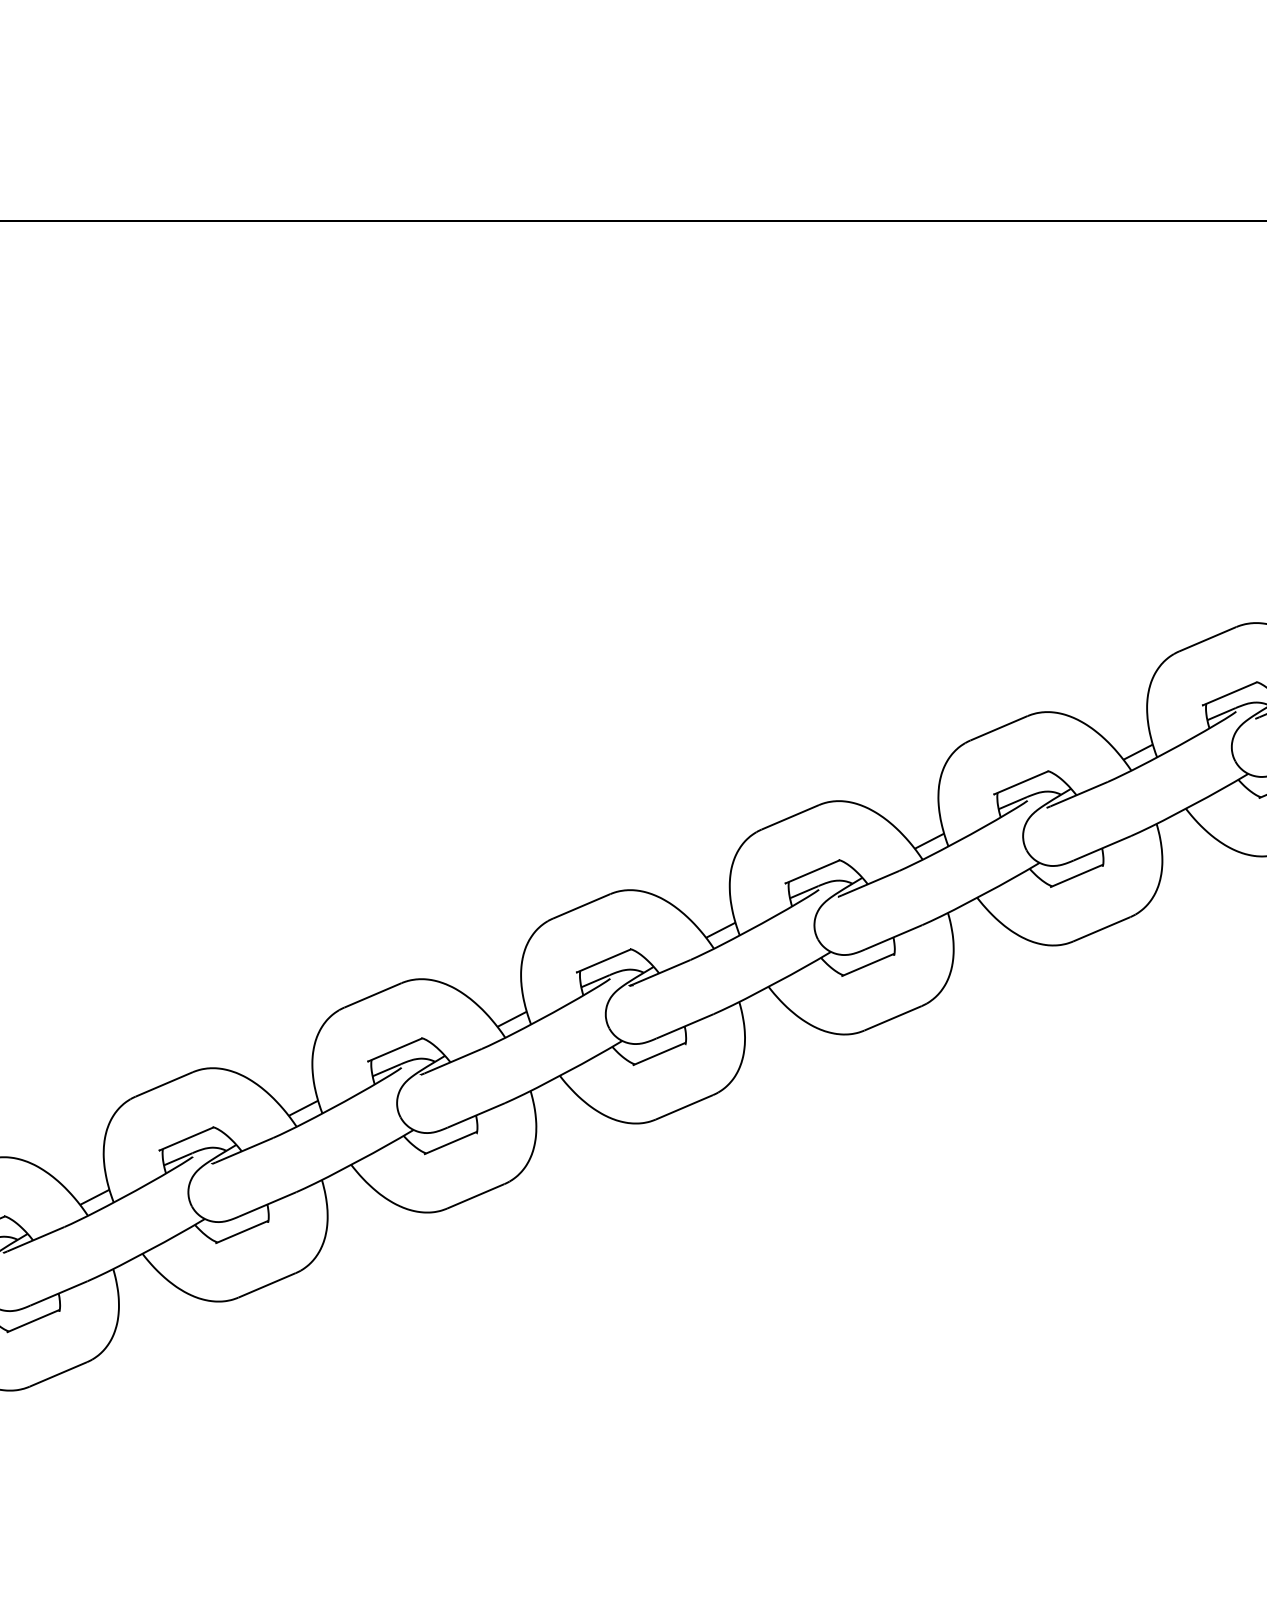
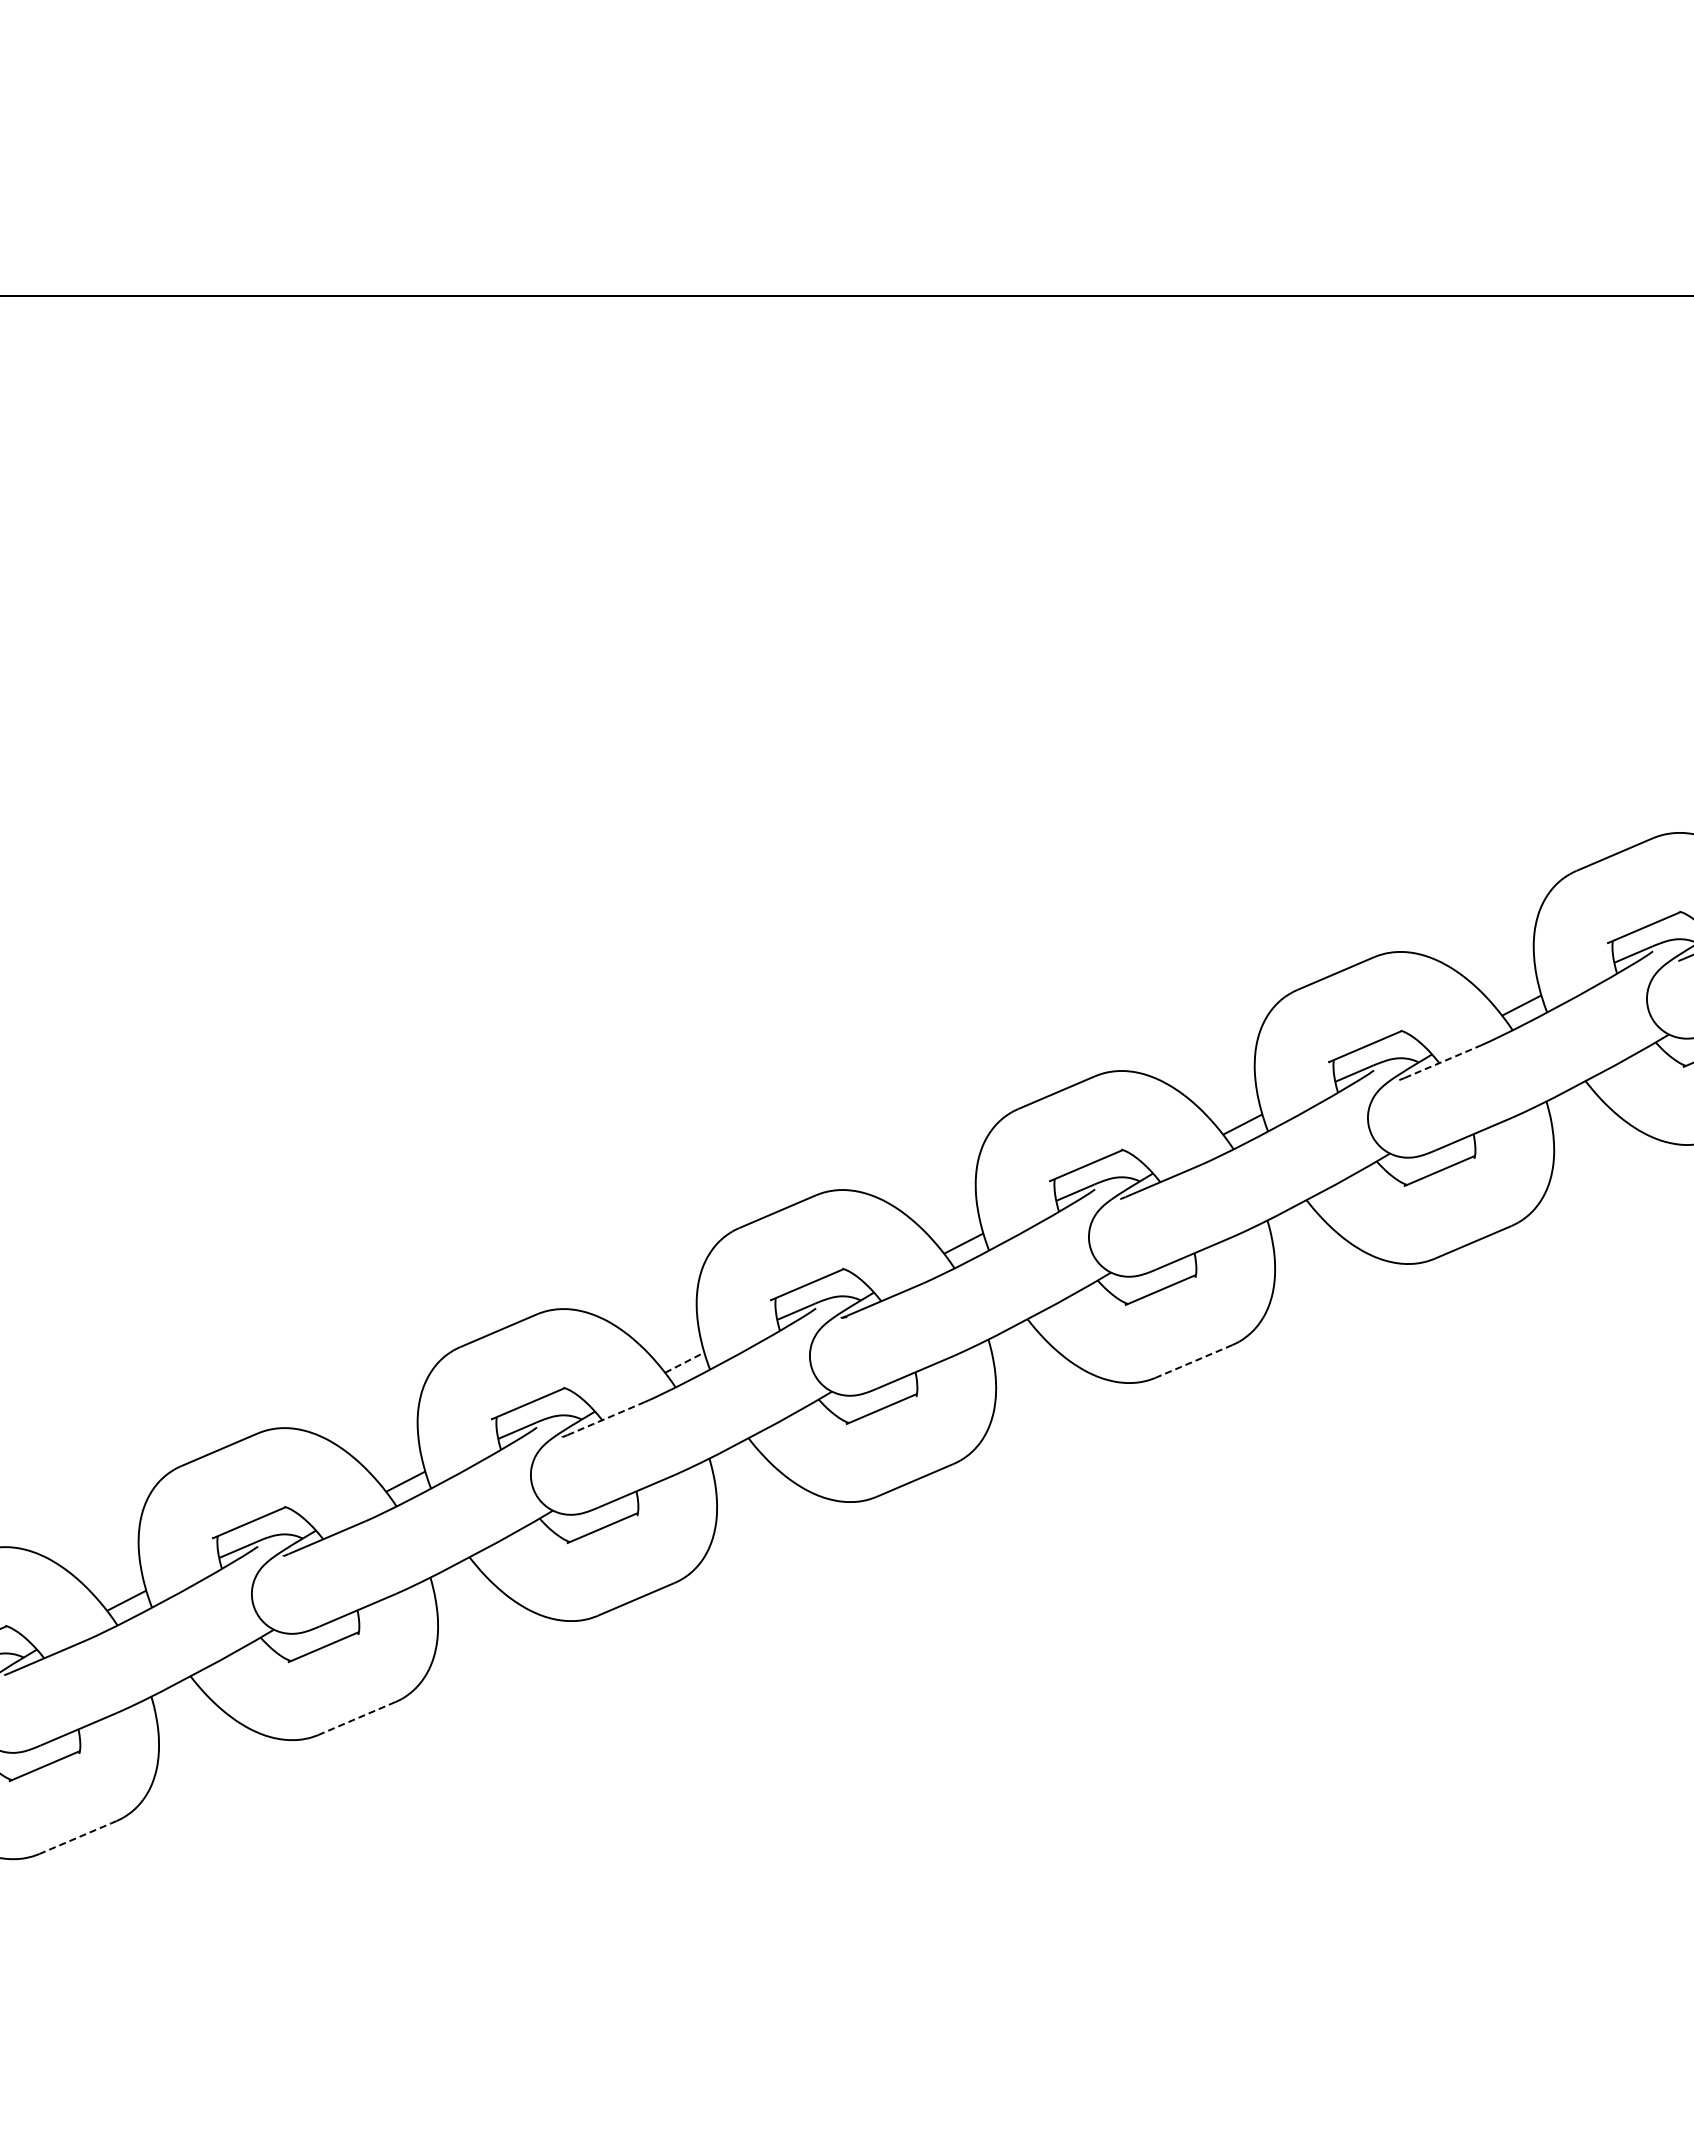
line: (1078, 794) -> (1442, 1061), solid -> dashed
line: (893, 1018) -> (1194, 1361), solid -> dashed
line: (512, 1019) -> (685, 1362), solid -> dashed
line: (452, 1061) -> (605, 1418), solid -> dashed
line: (267, 1285) -> (357, 1718), solid -> dashed
line: (58, 1374) -> (78, 1837), solid -> dashed

